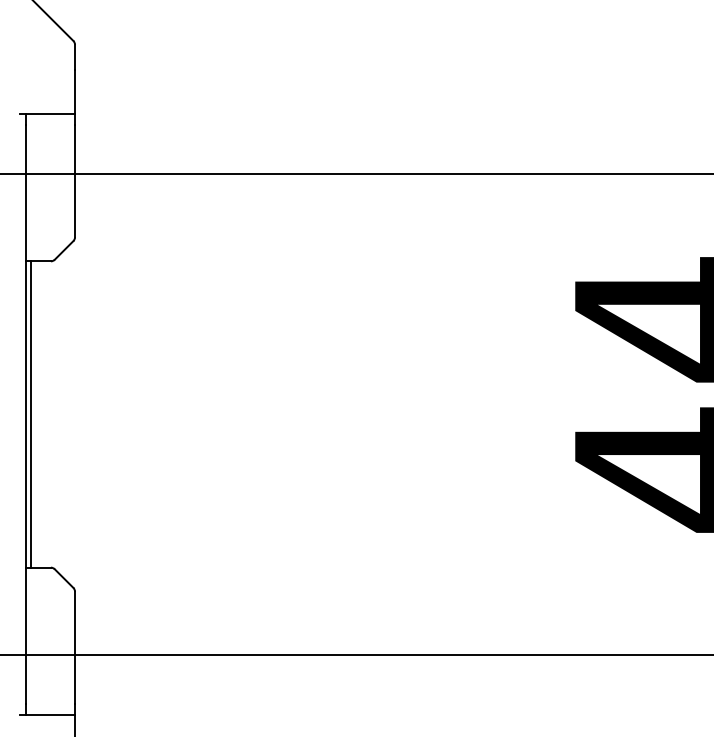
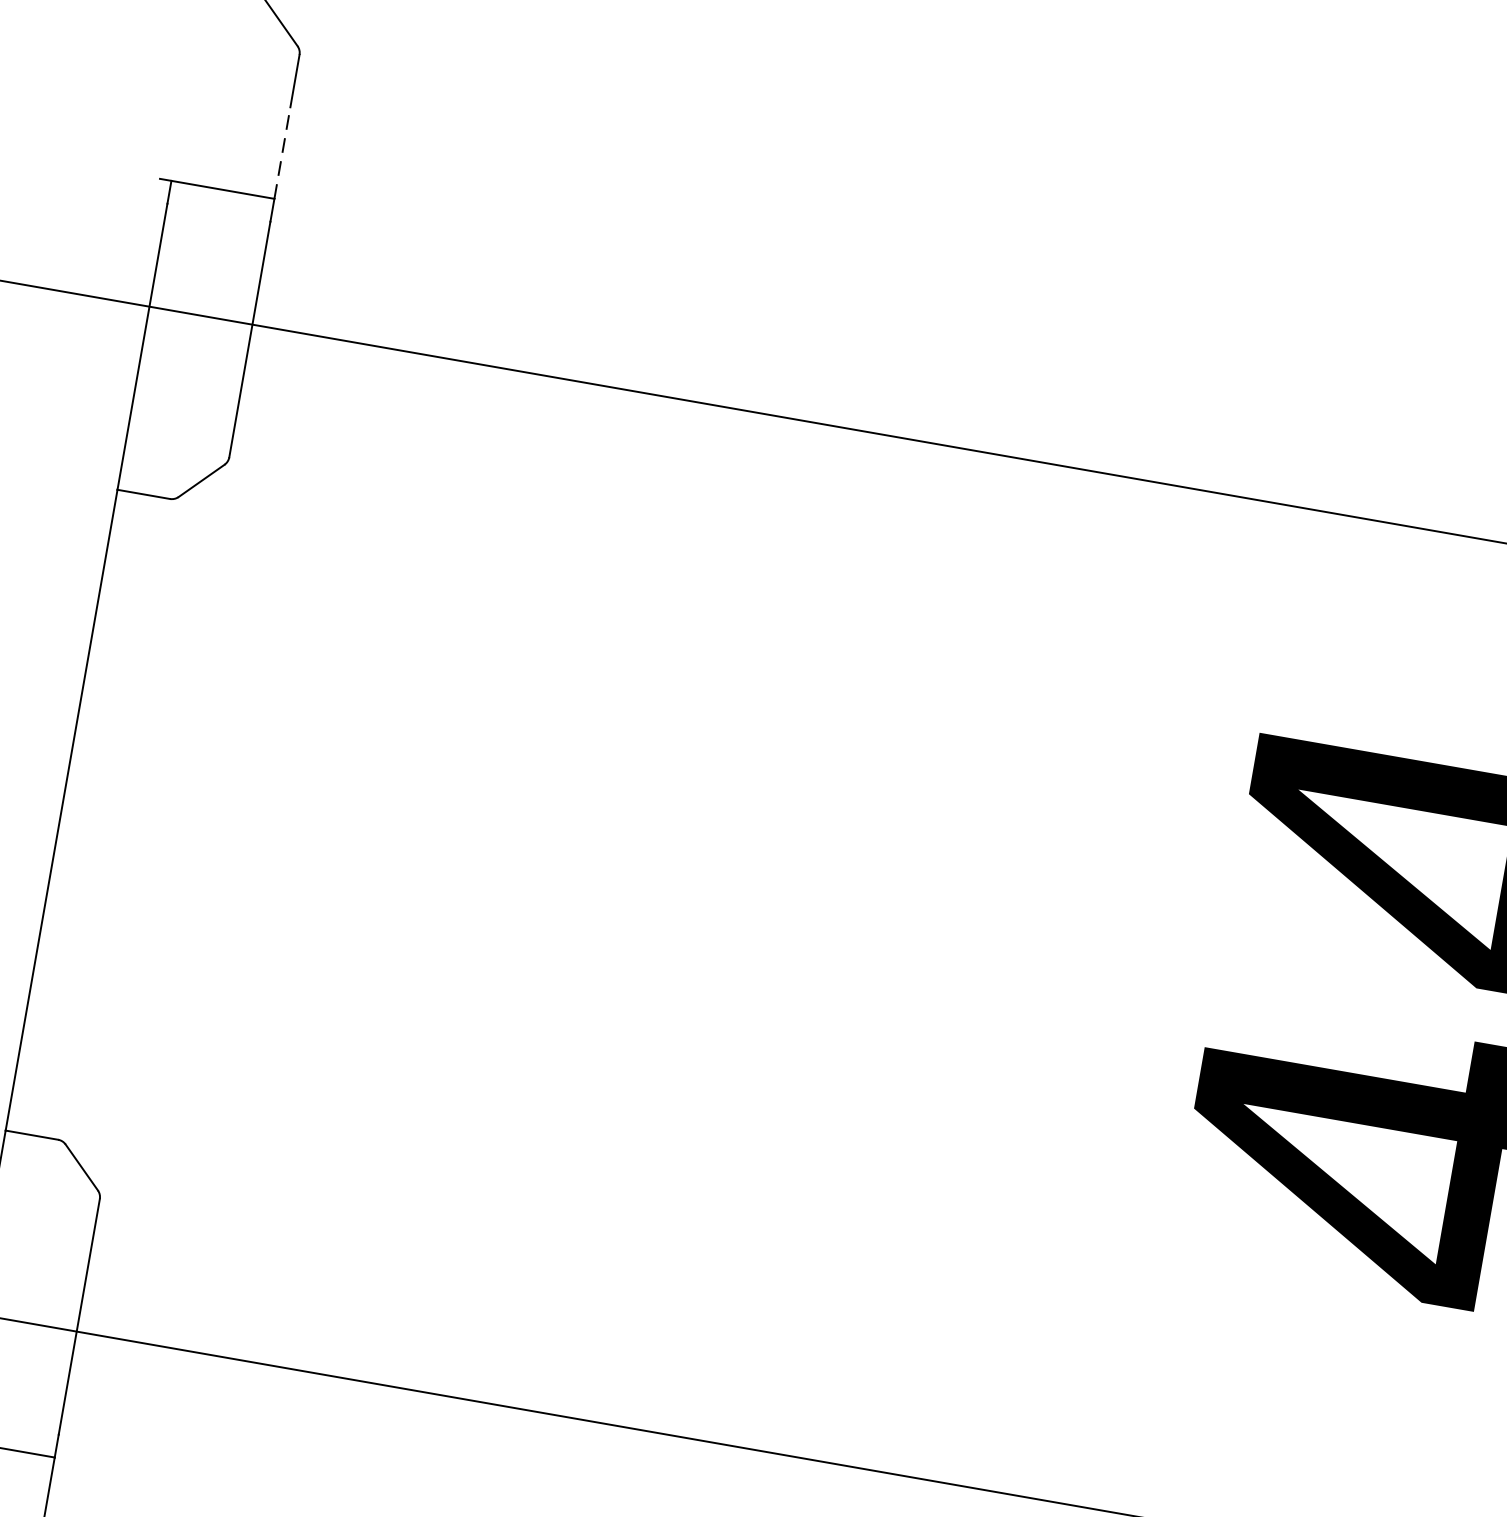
line: (75, 91) -> (283, 152), solid -> dashed
line: (31, 414) -> (73, 812), removed

